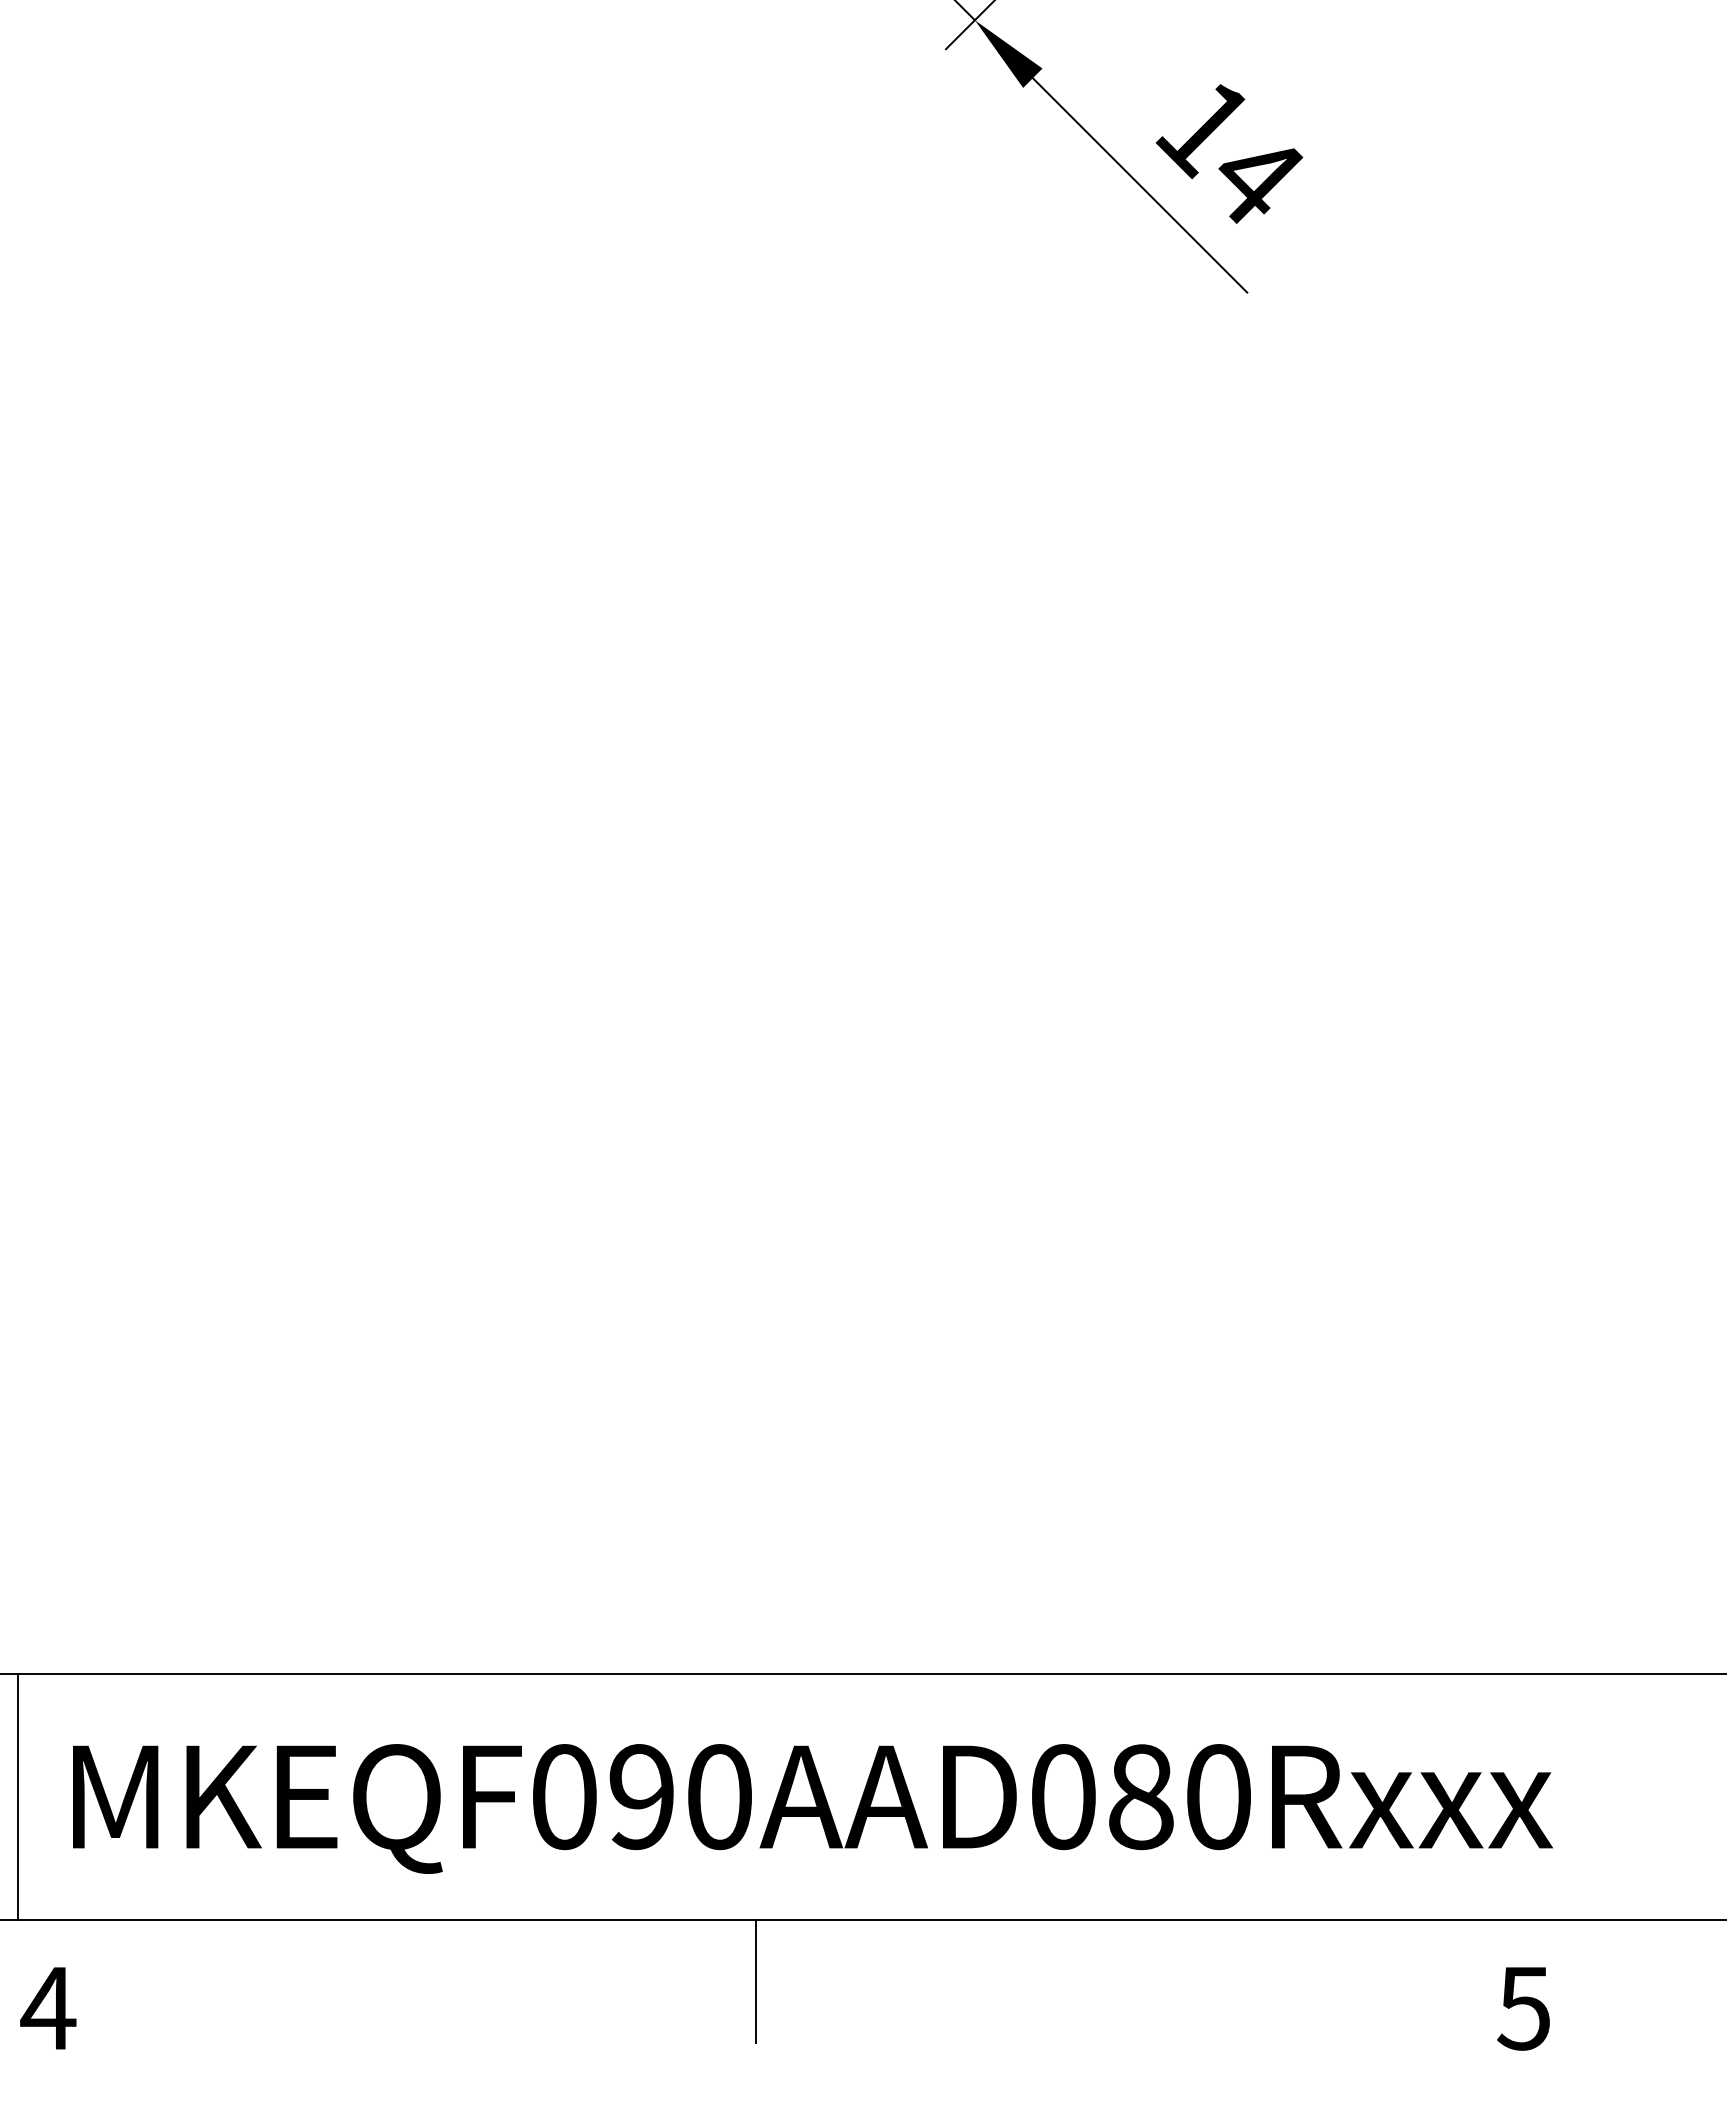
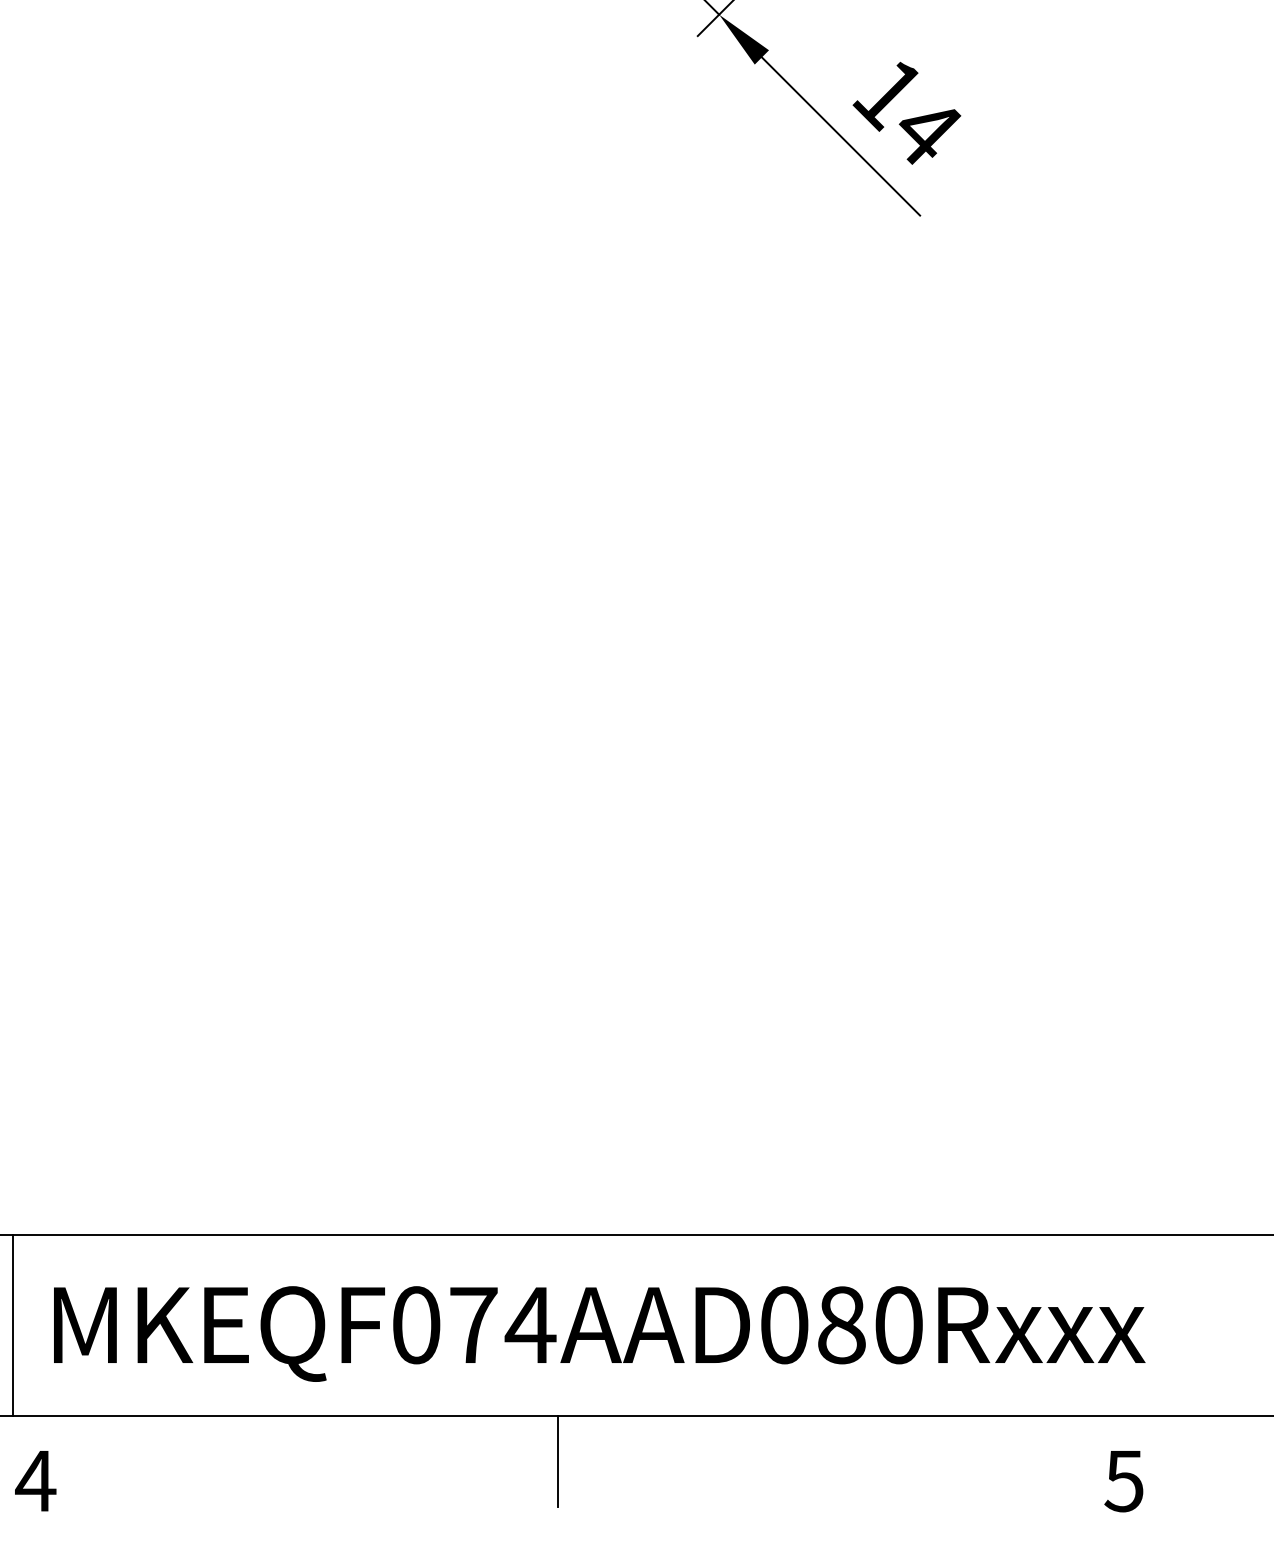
text: (681, 1797) -> (502, 1325), MKEQF090AAD080Rxxx -> MKEQF074AAD080Rxxx

